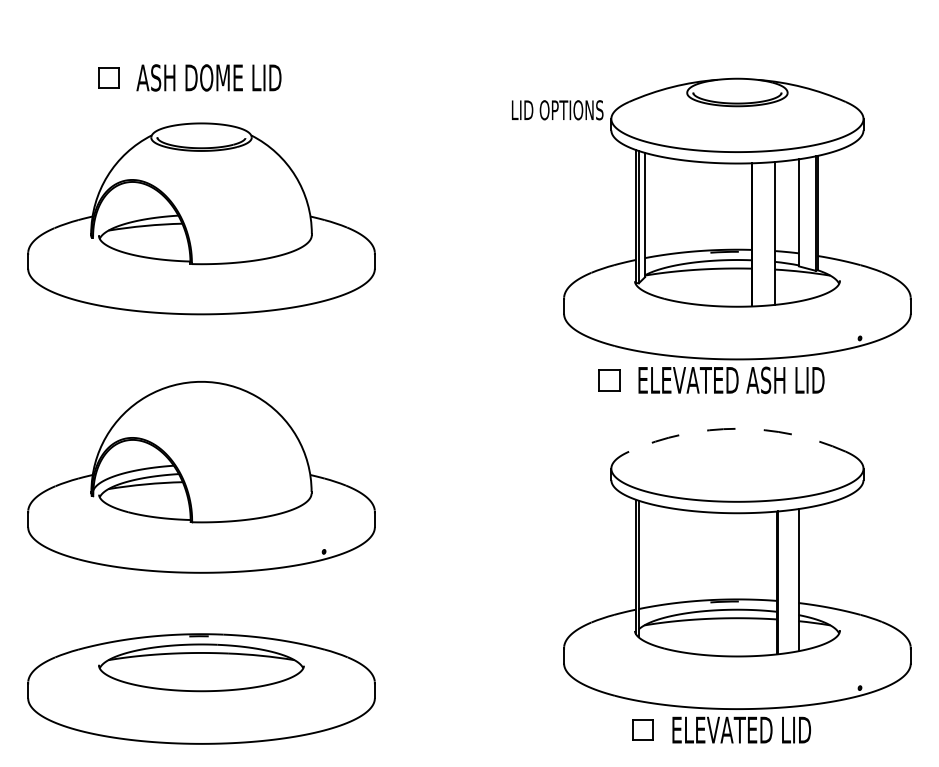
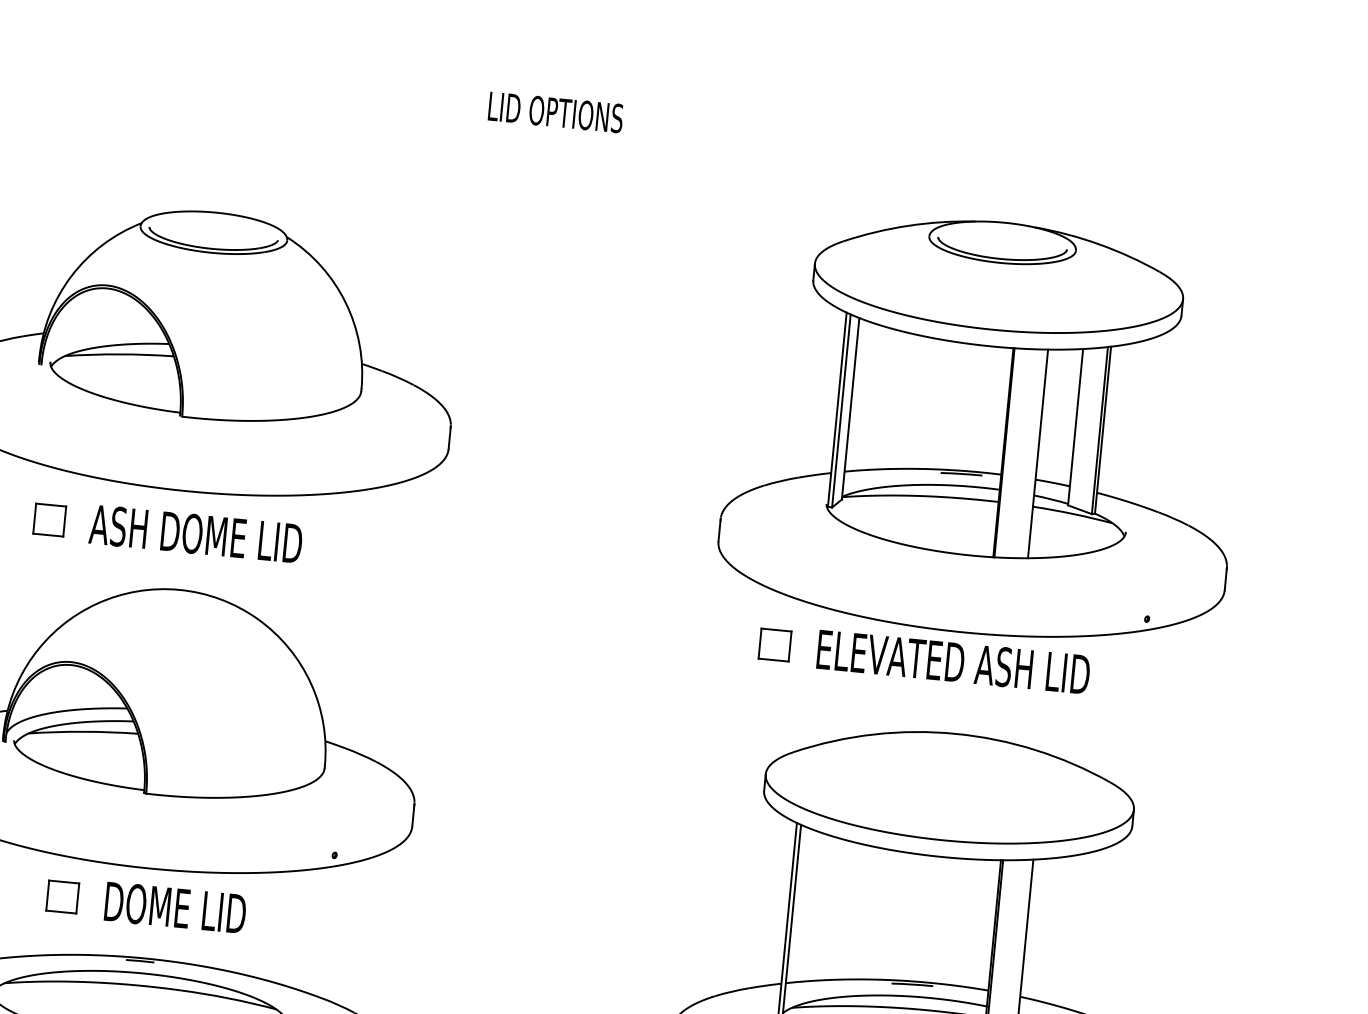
part: (189, 77) -> (167, 530), moved
text: (557, 110) -> (555, 112), moved
arc: (737, 428) -> (955, 733), dashed -> solid
part: (199, 597) -> (146, 904), added

